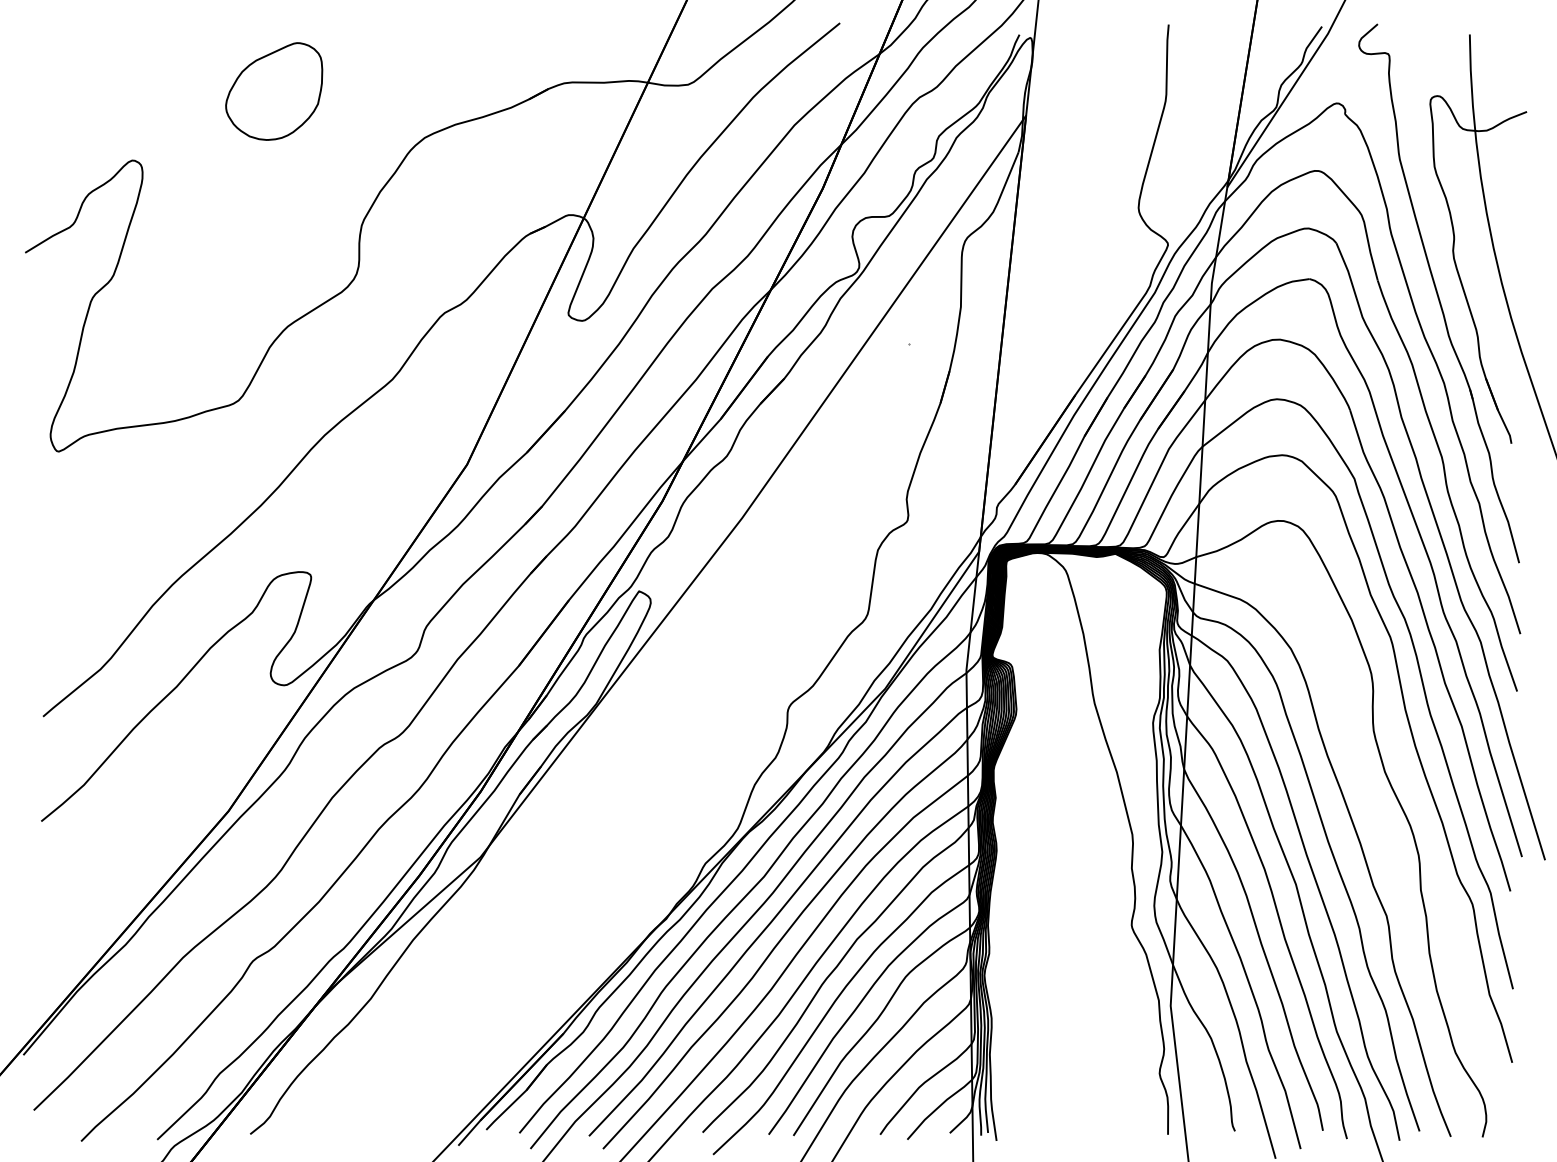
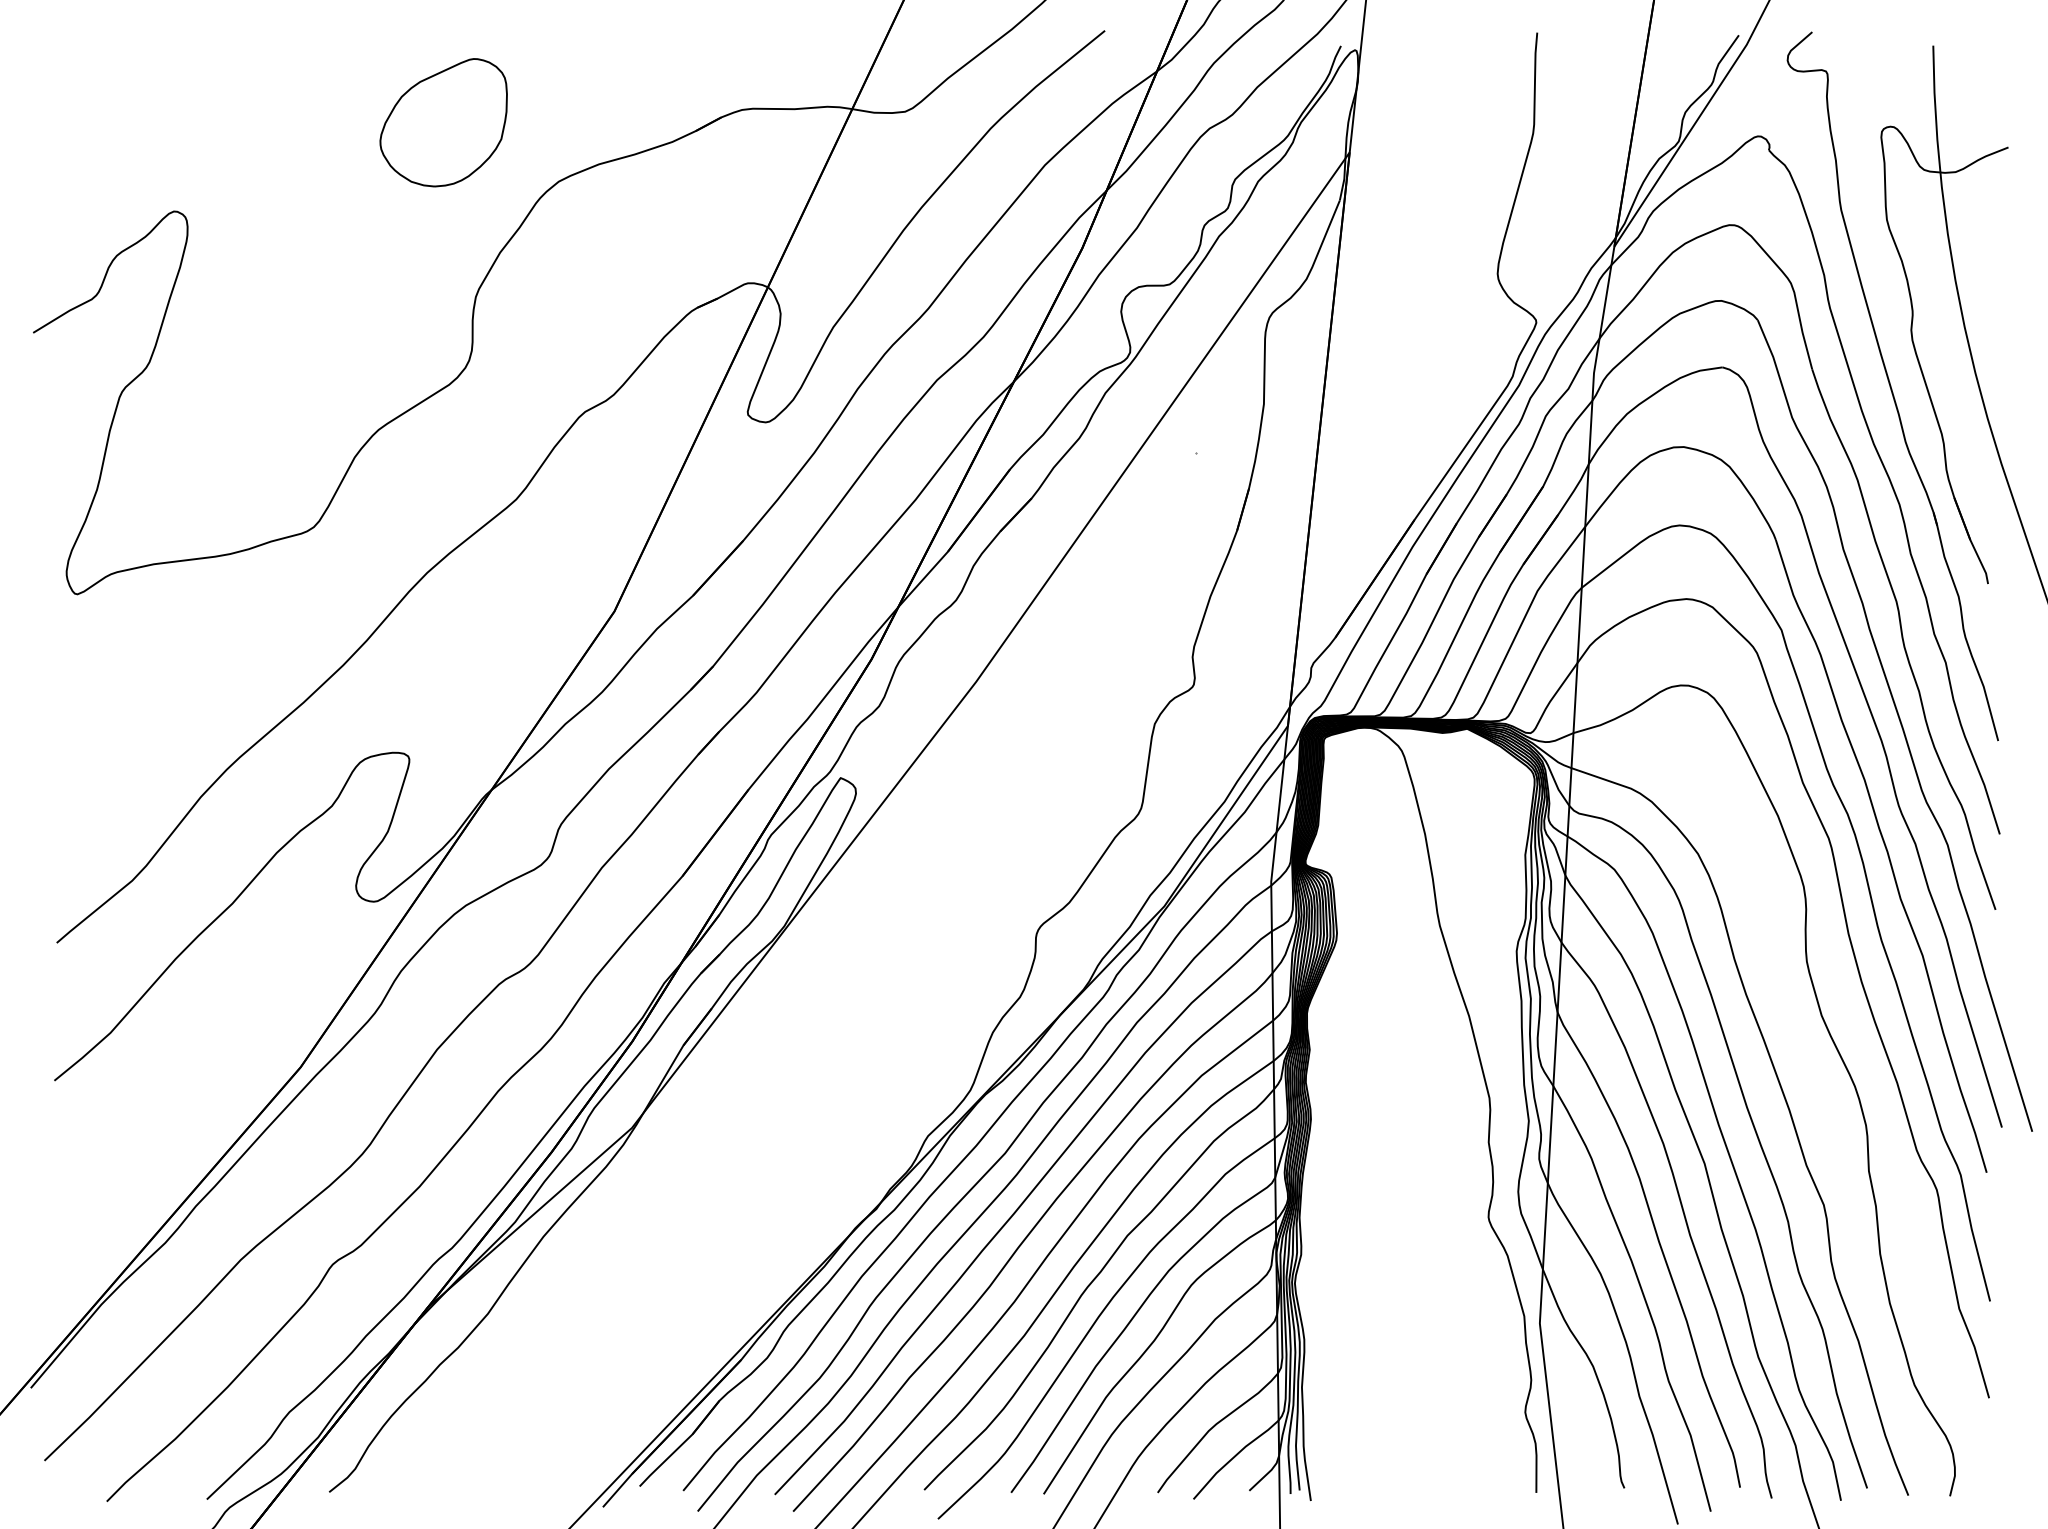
part: (274, 91) -> (443, 122), moved

